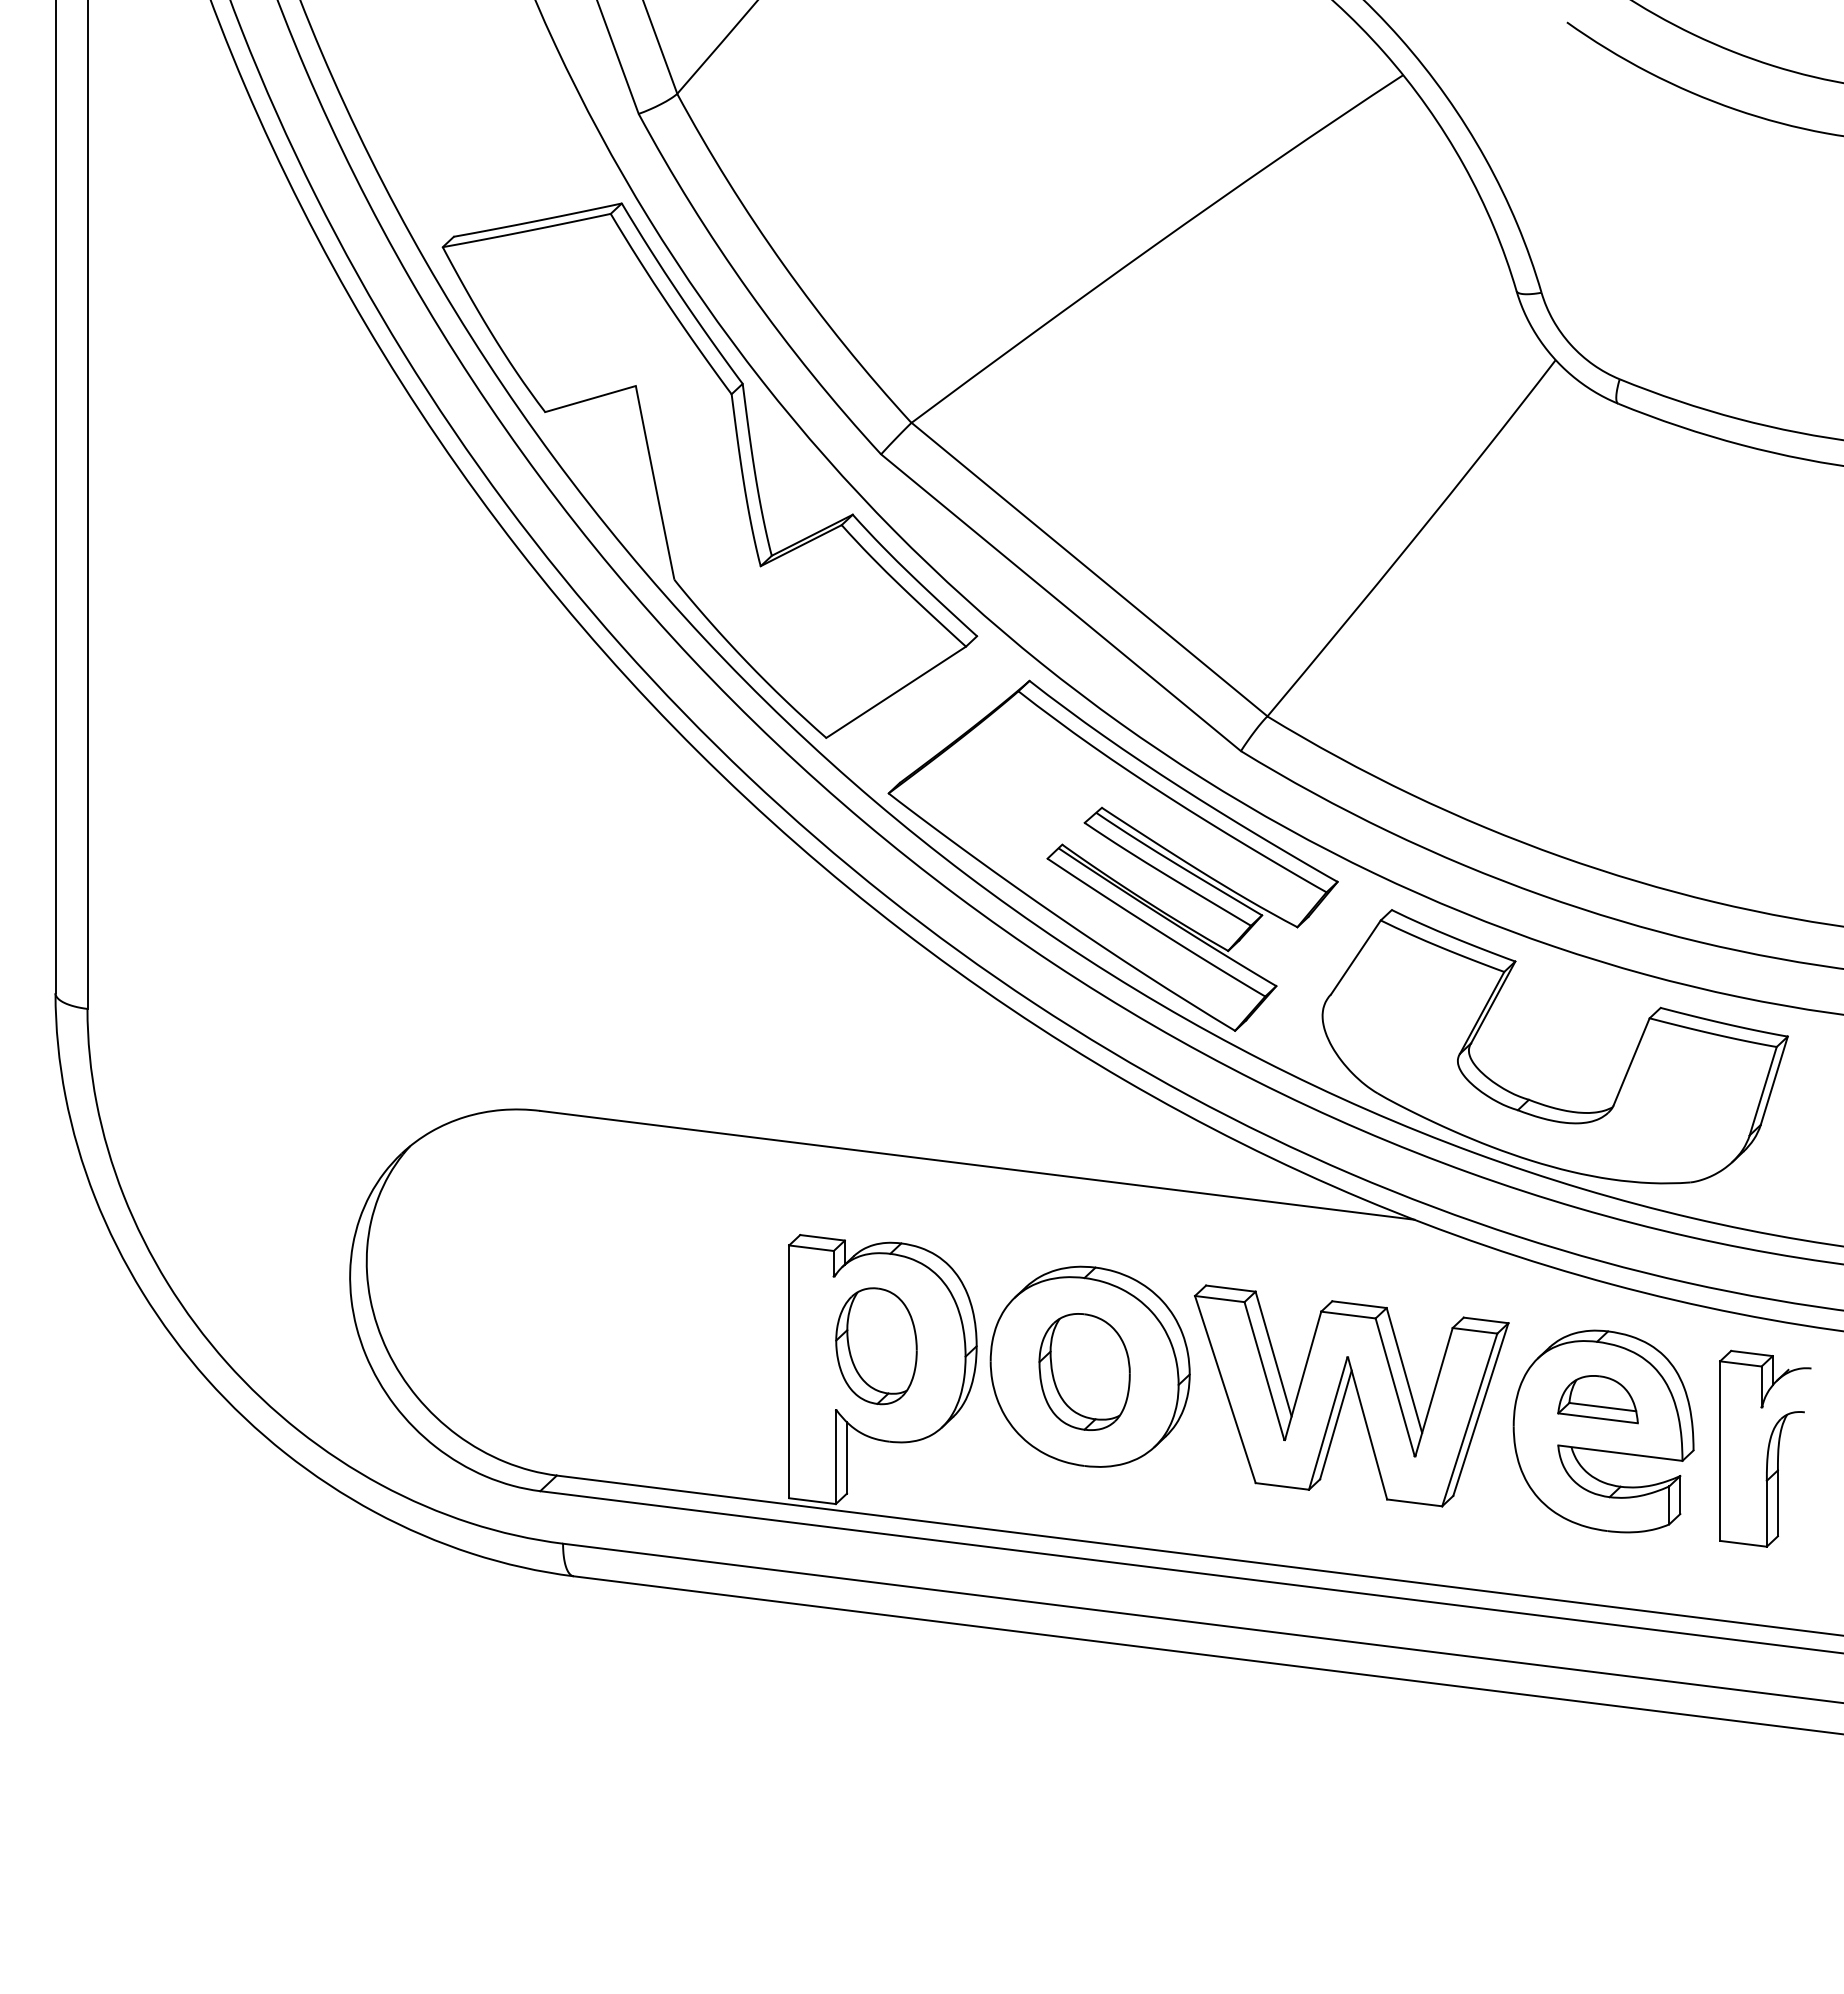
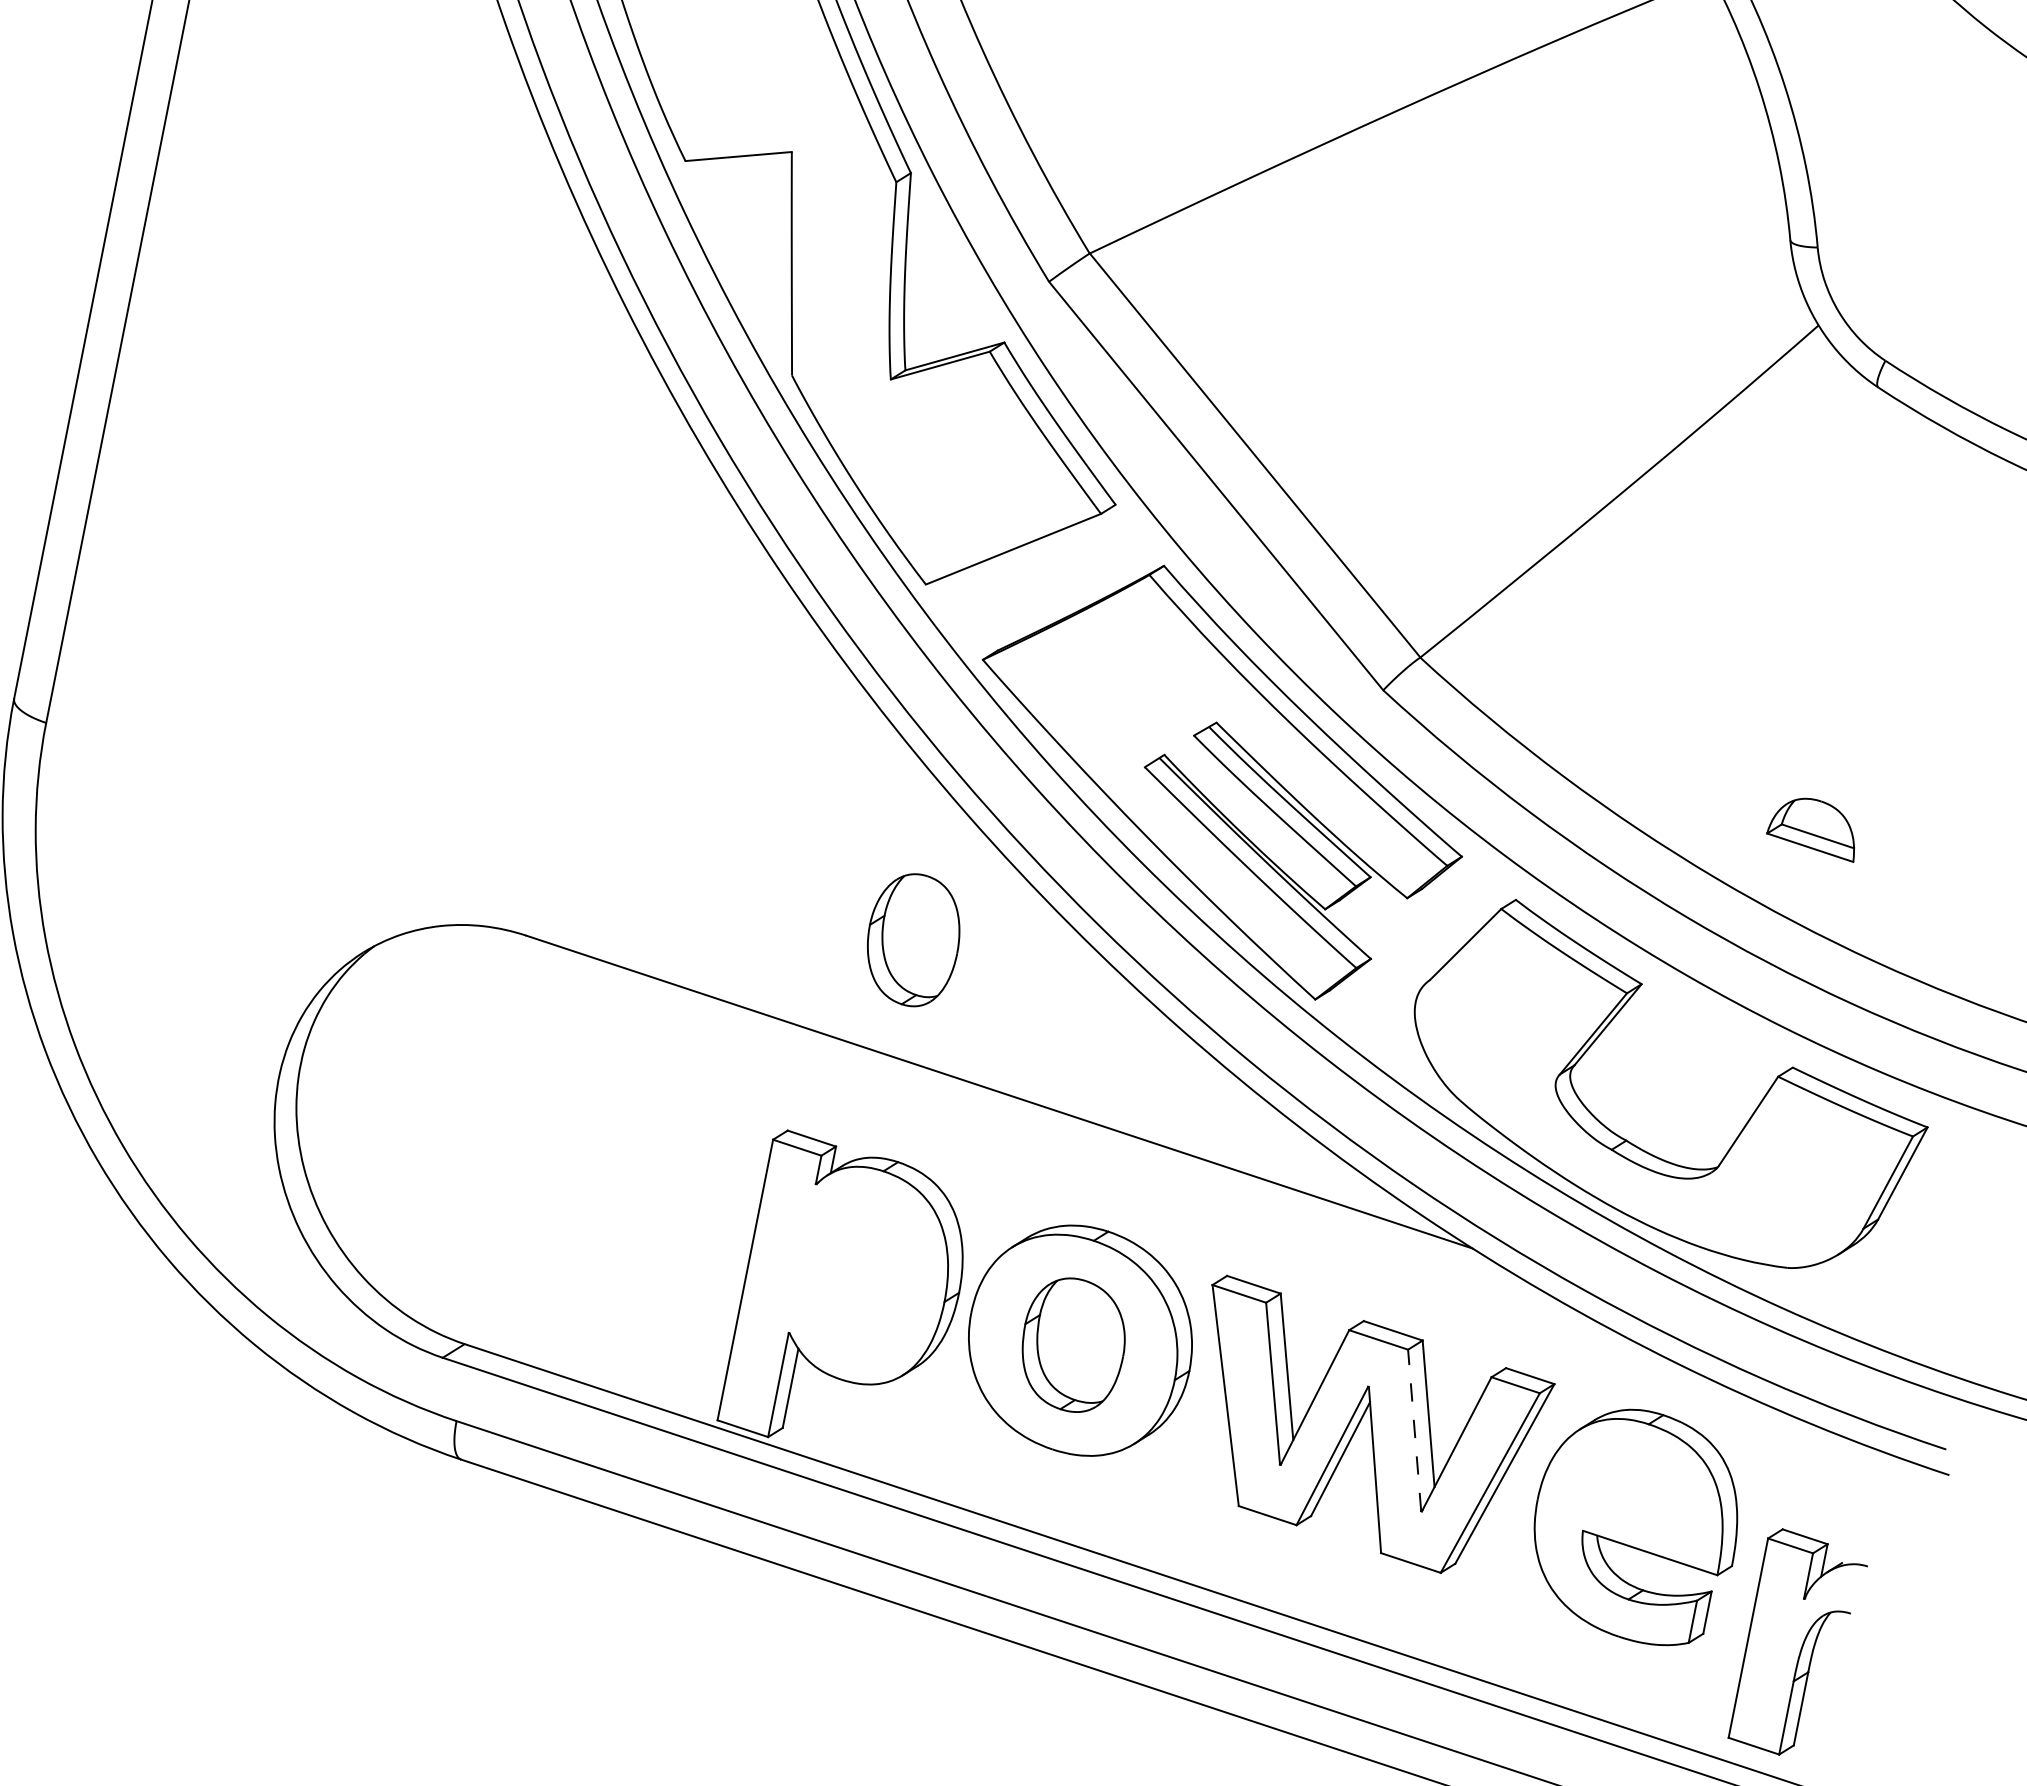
part: (876, 1346) -> (913, 940), moved
line: (1395, 1387) -> (1414, 1430), solid -> dashed
part: (1597, 1399) -> (1813, 826), moved
part: (1765, 1448) -> (1799, 1645), moved

